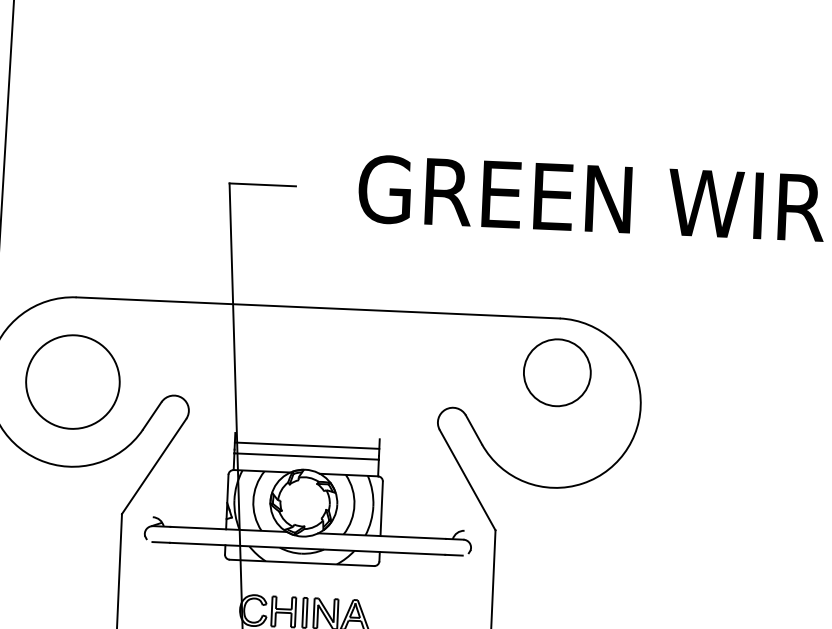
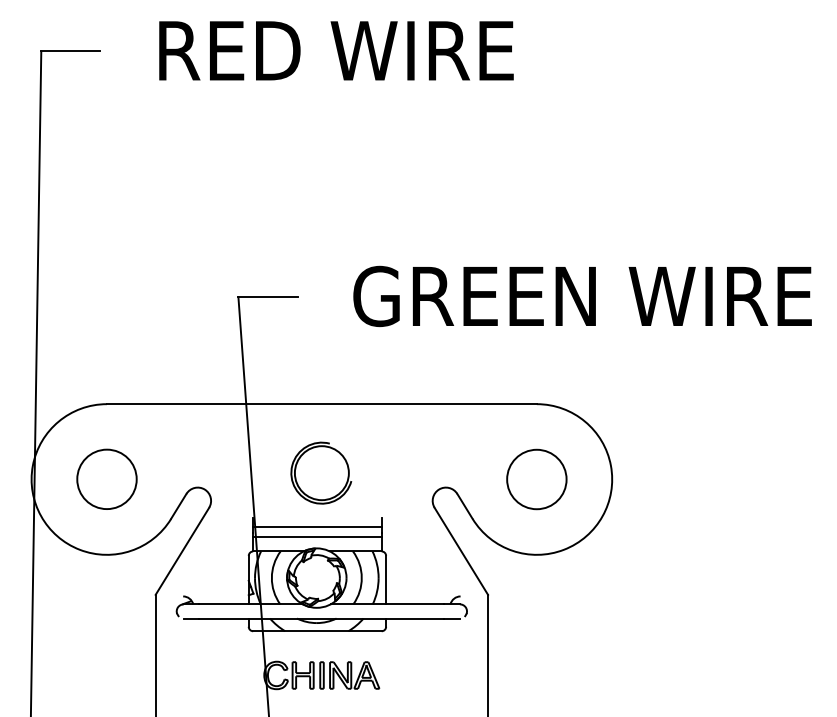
circle: (556, 372) -> (536, 479), moved
circle: (72, 380) -> (106, 478), size x0.71
part: (314, 384) -> (321, 472), added

